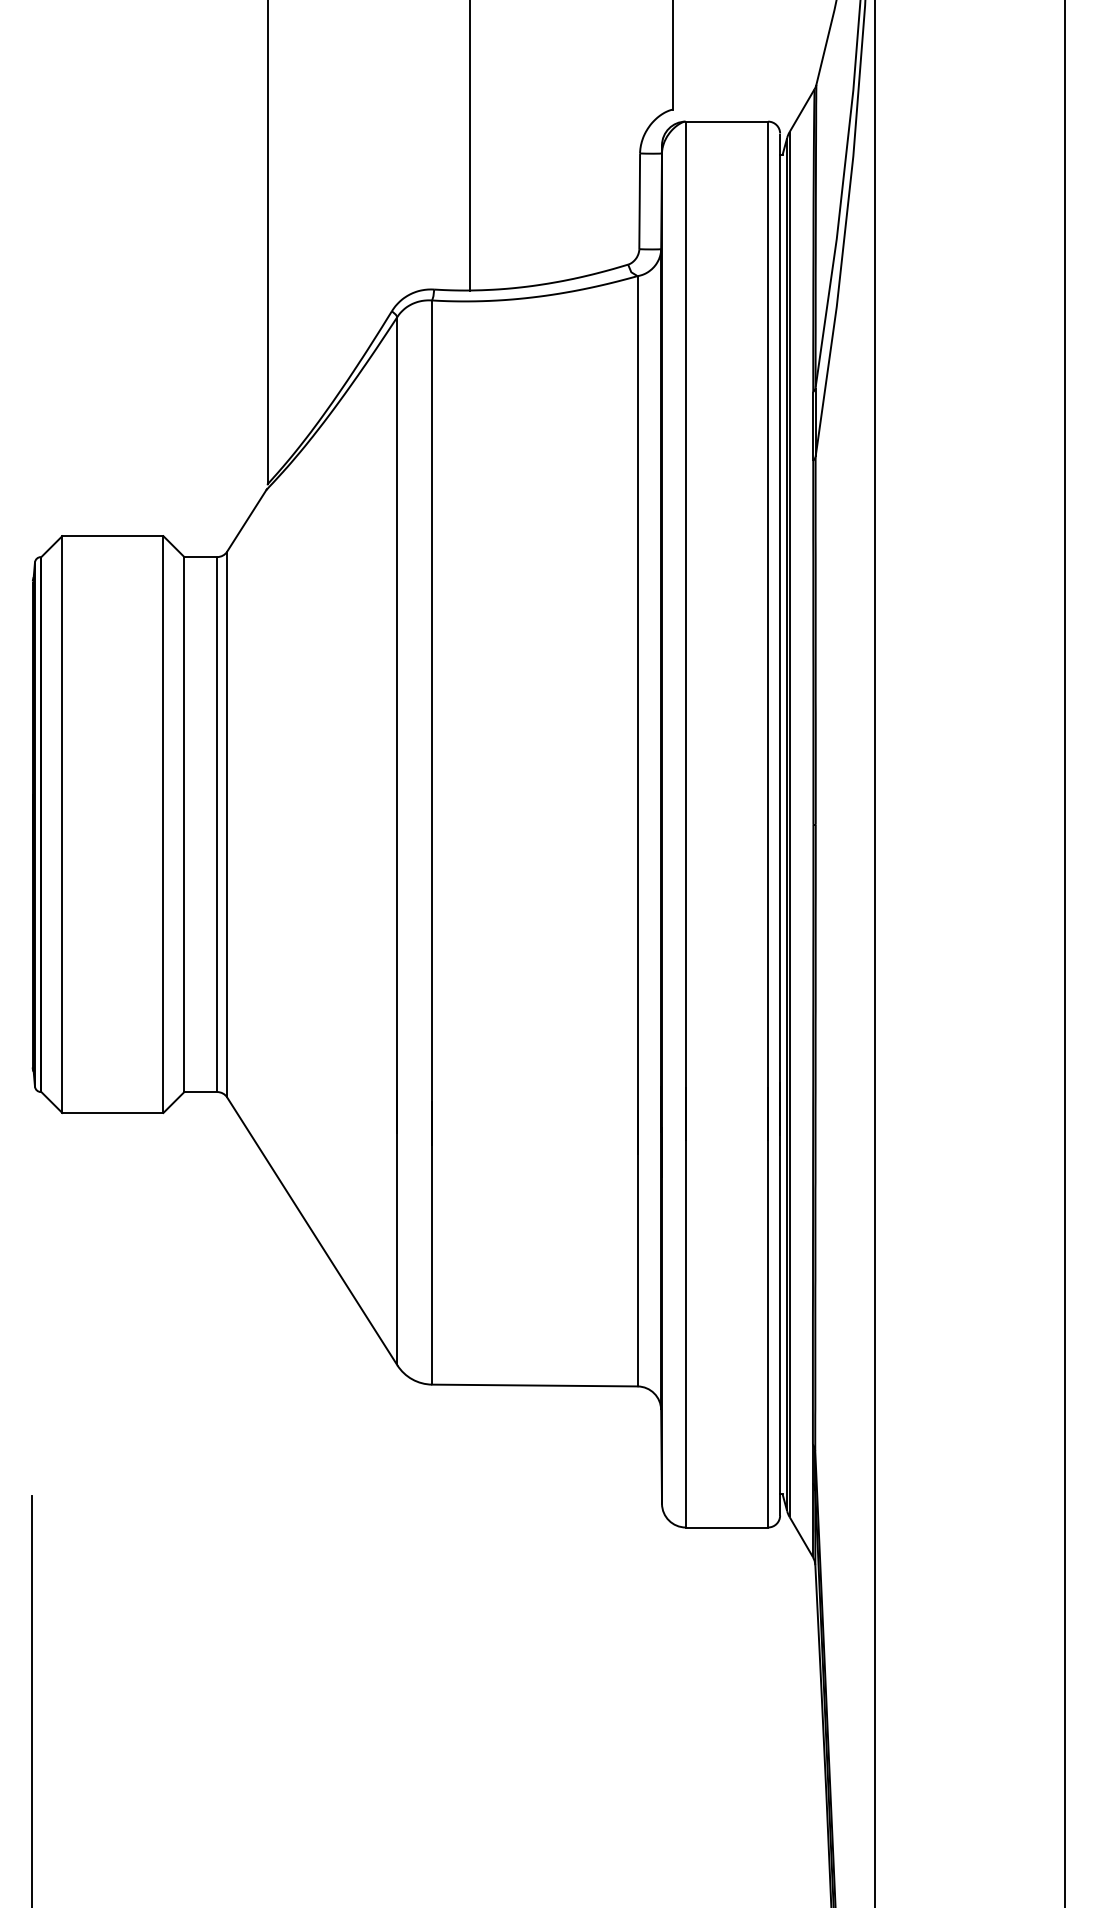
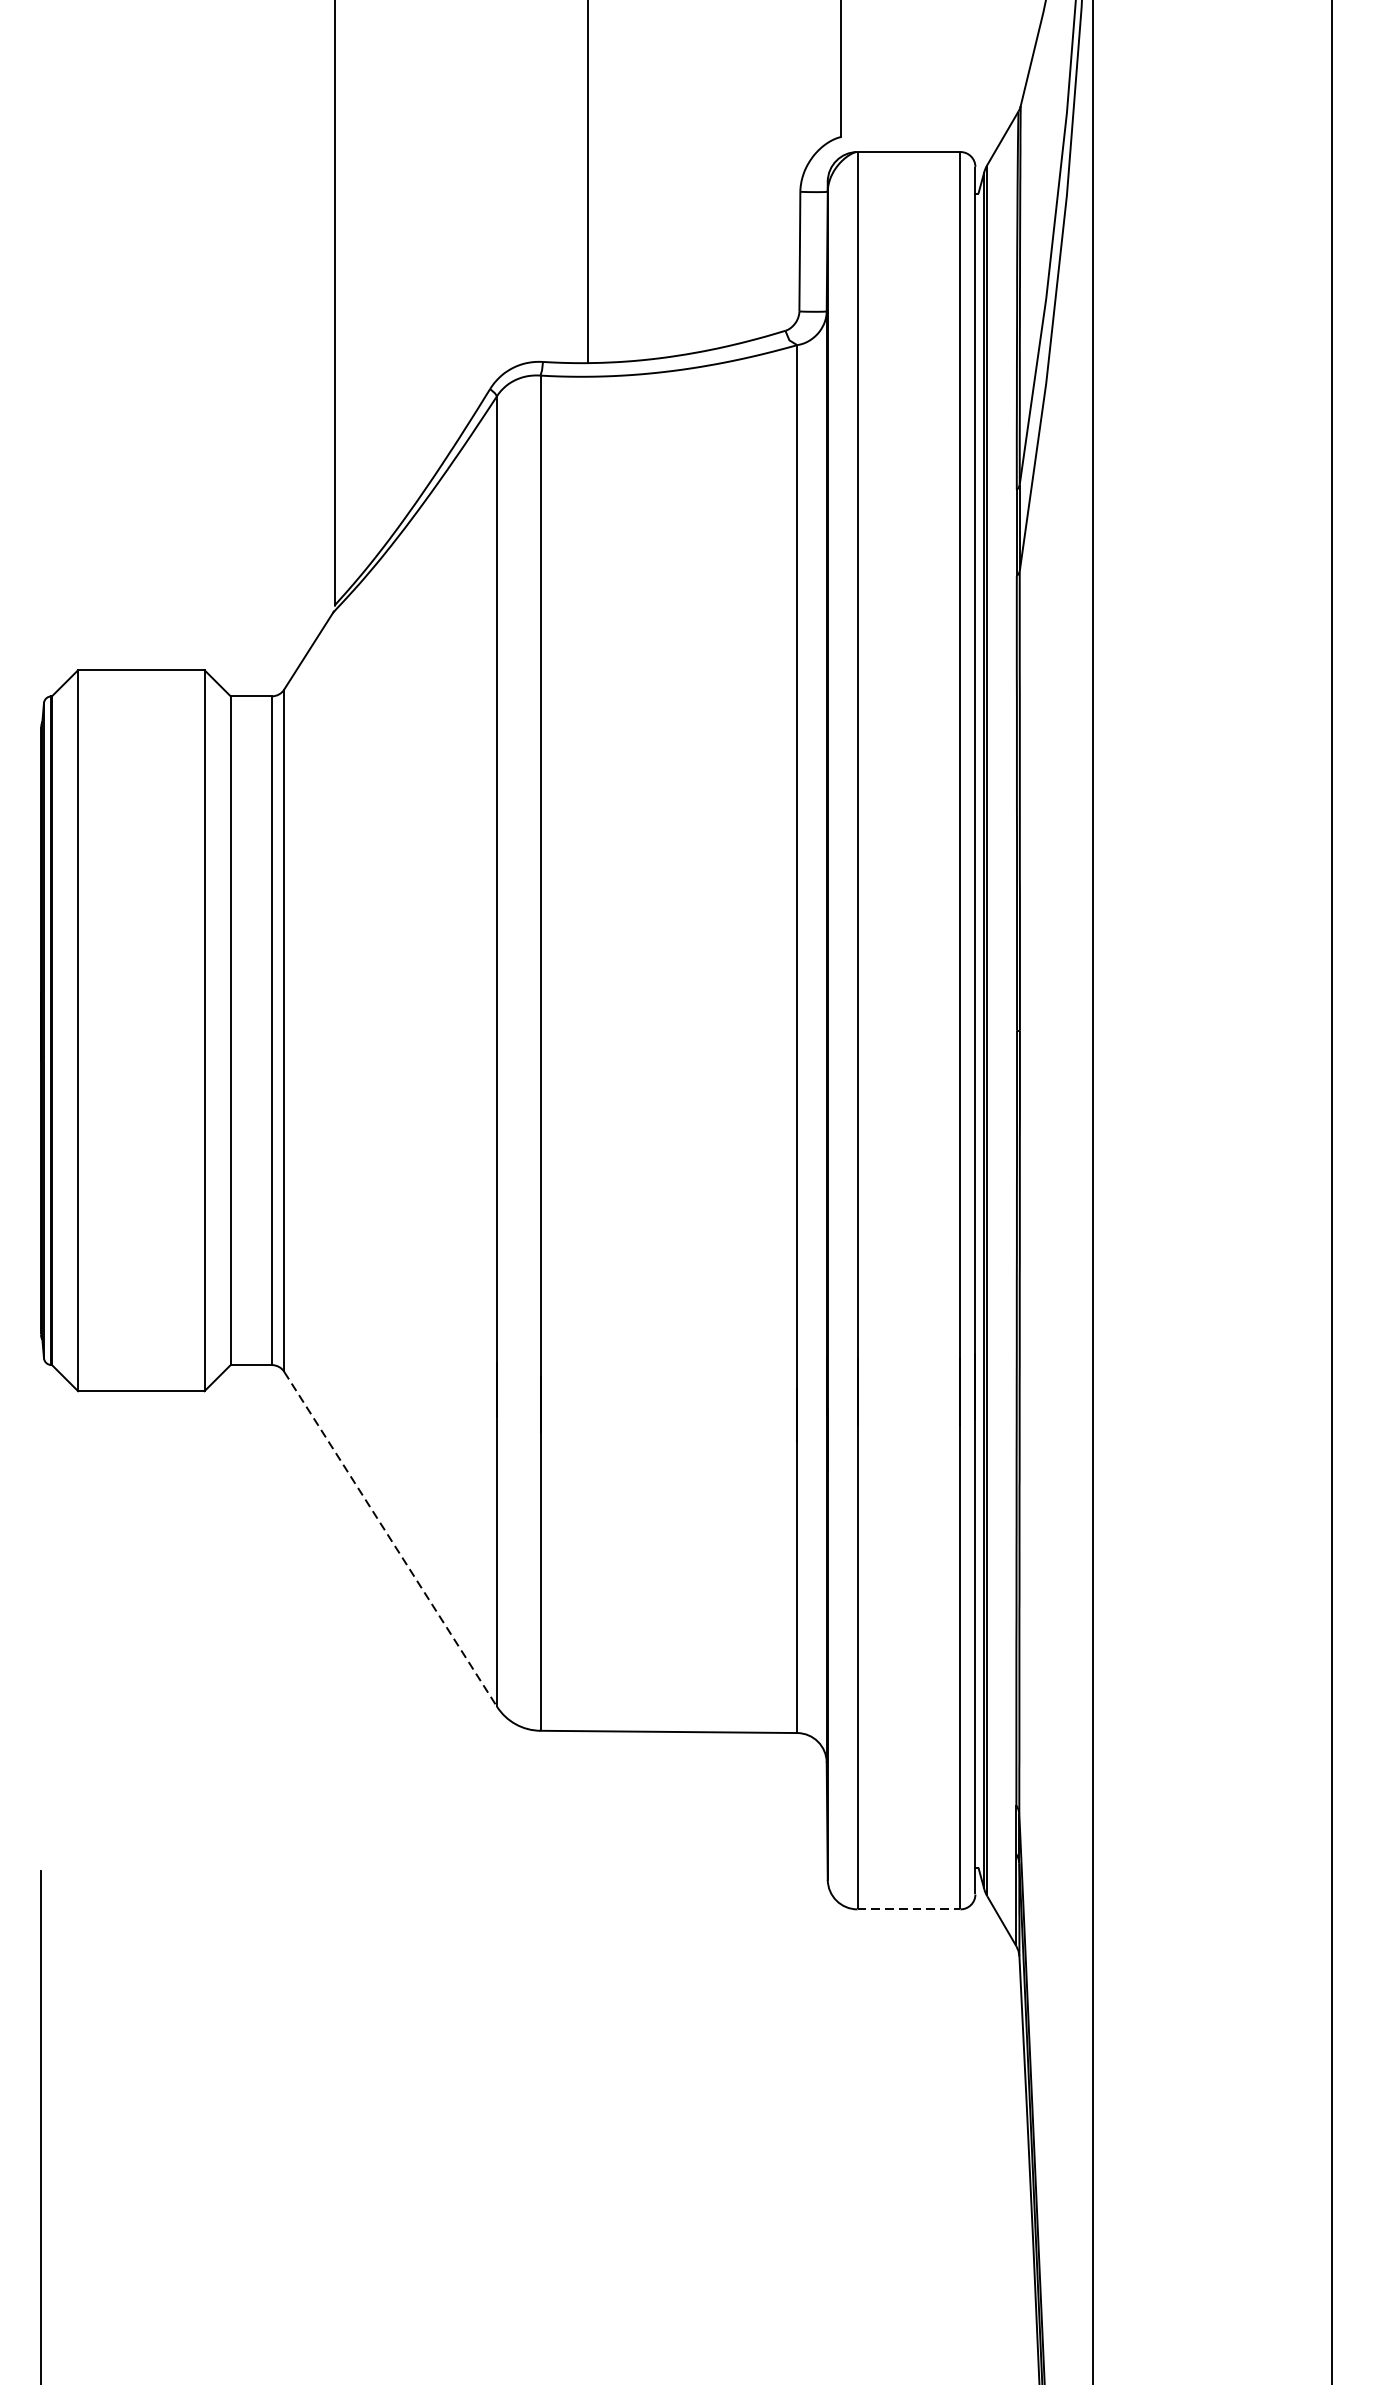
line: (312, 1231) -> (390, 1539), solid -> dashed
line: (727, 1527) -> (909, 1909), solid -> dashed

